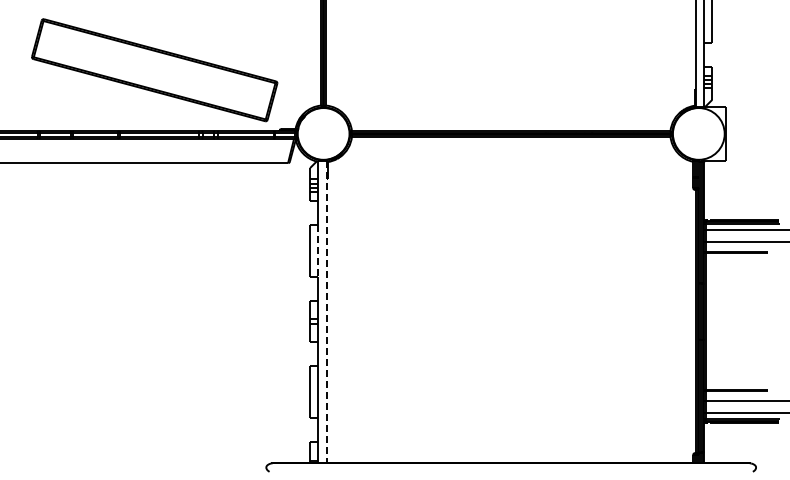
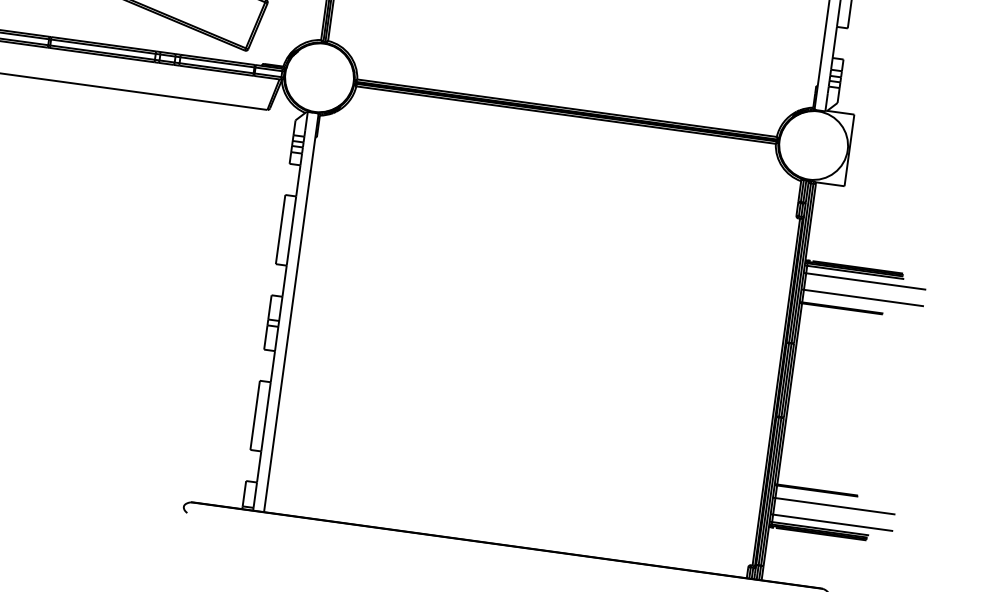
line: (318, 251) -> (291, 231), dashed -> solid
line: (326, 312) -> (291, 313), dashed -> solid

